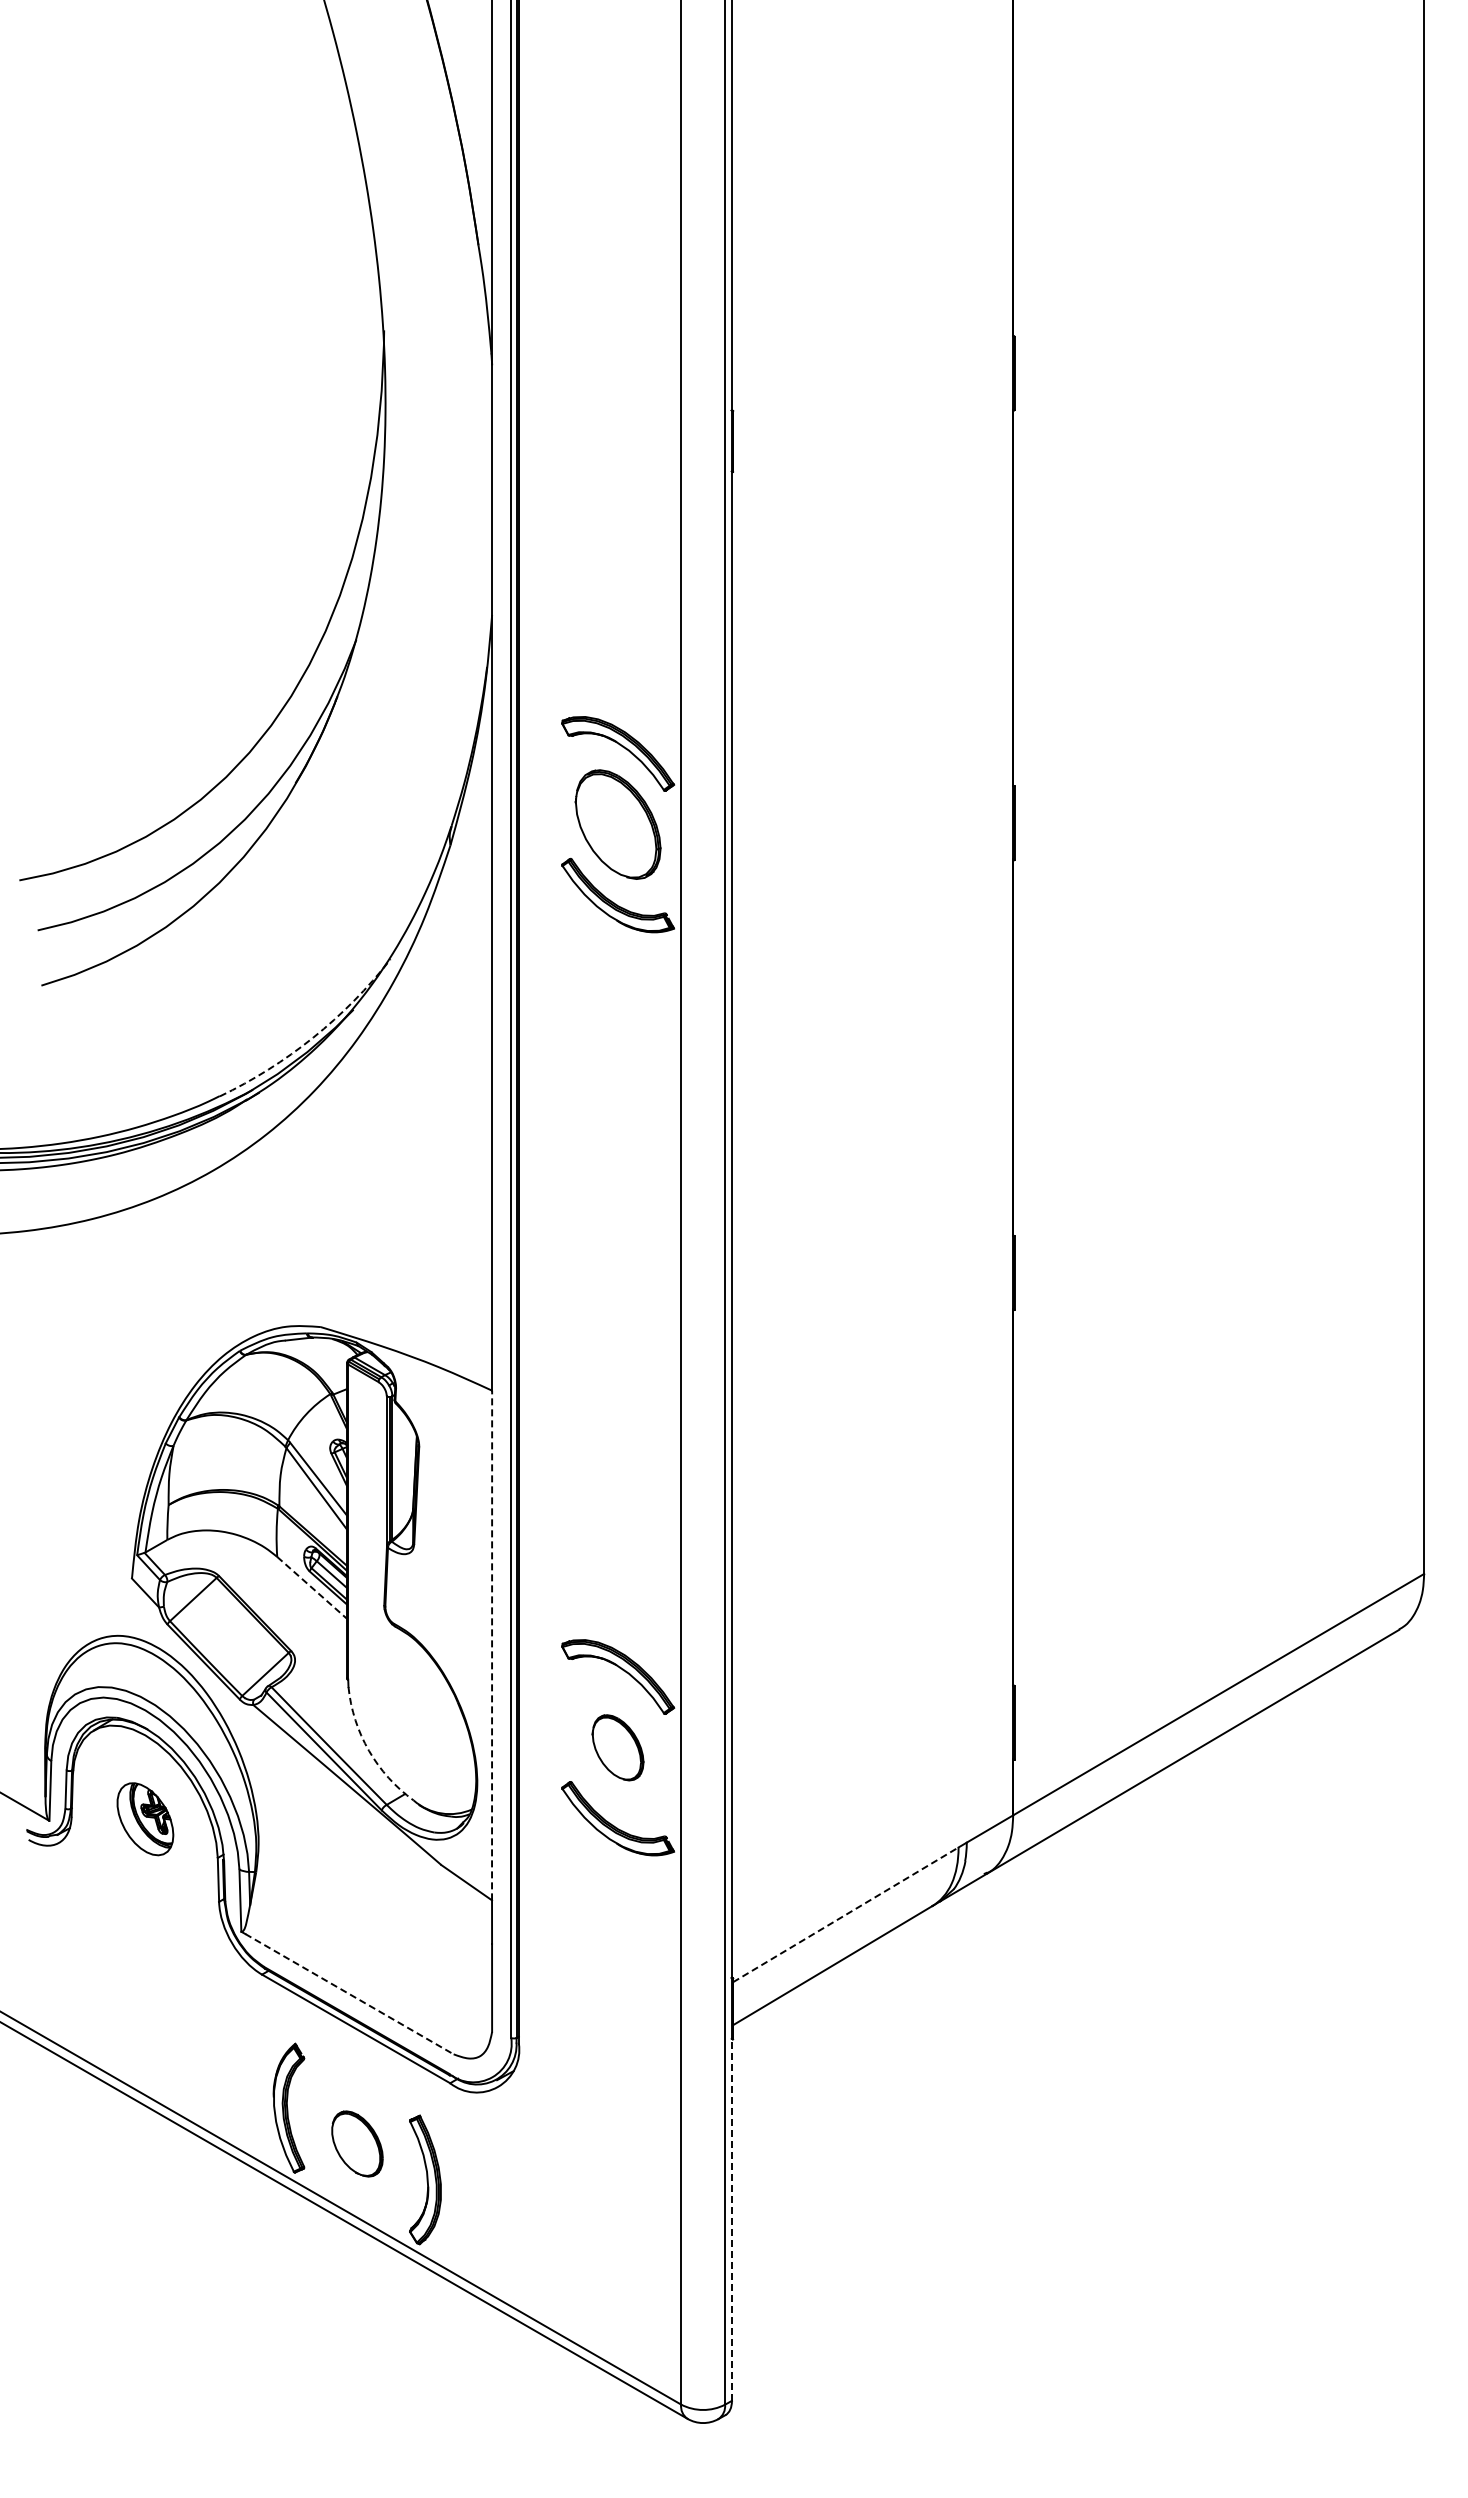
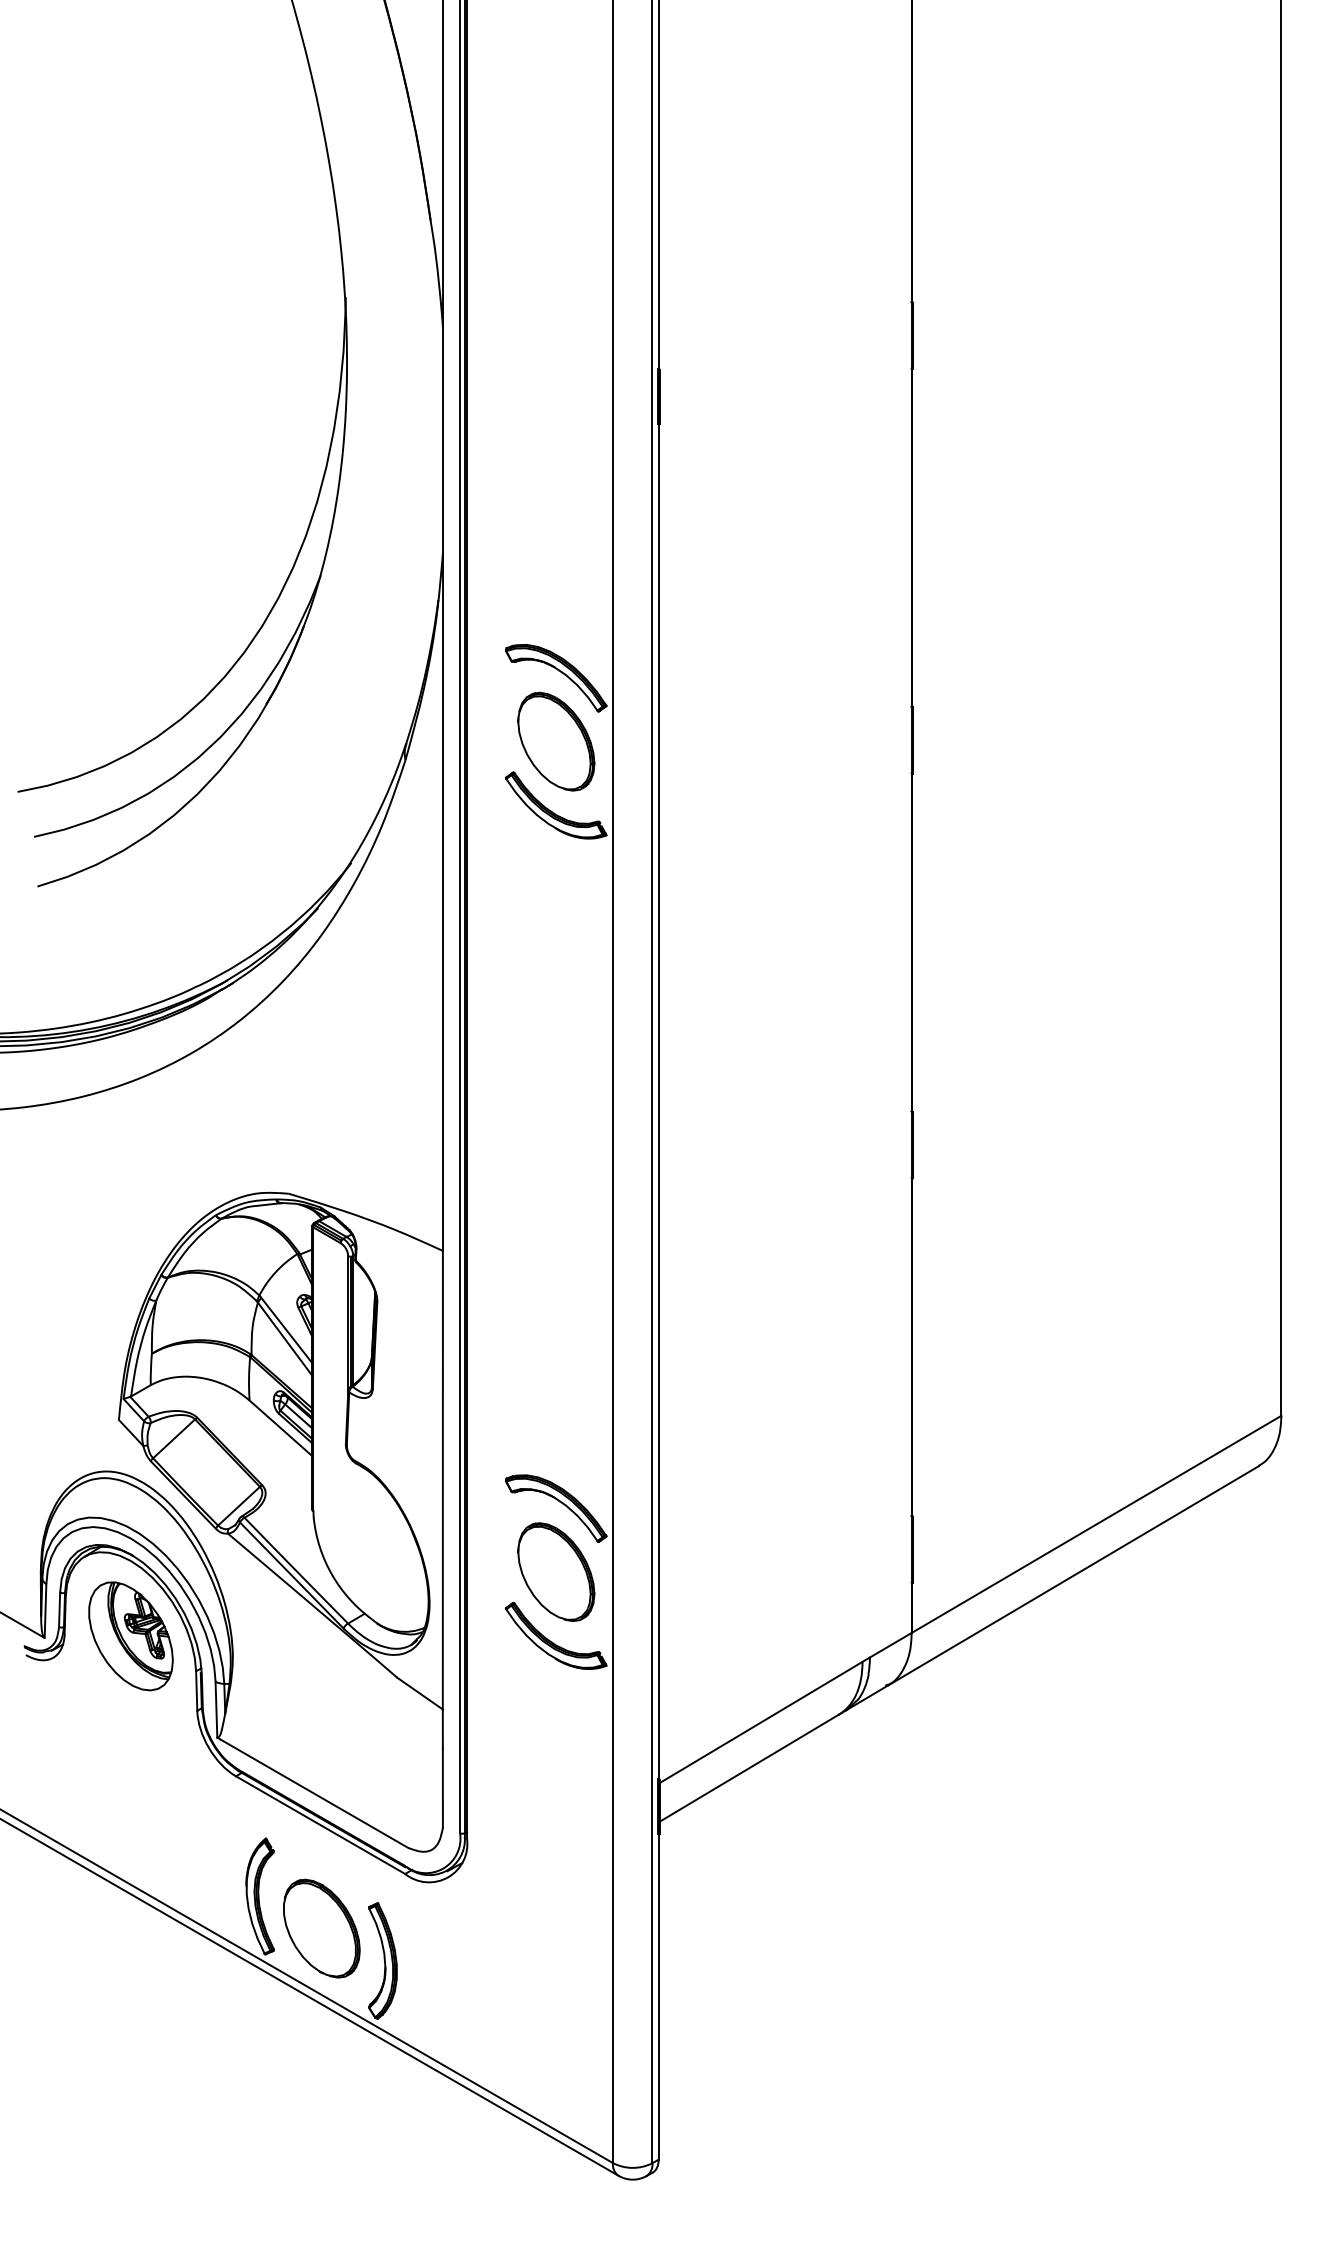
arc: (313, 1037) -> (282, 933), dashed -> solid
line: (312, 1587) -> (281, 1428), dashed -> solid
line: (492, 1645) -> (443, 1480), dashed -> solid
part: (617, 1747) -> (555, 1571), size x1.67
arc: (368, 1750) -> (331, 1574), dashed -> solid
part: (145, 1819) -> (131, 1636), size x1.67
line: (846, 1914) -> (761, 1722), dashed -> solid
line: (349, 1994) -> (314, 1794), dashed -> solid
part: (357, 2143) -> (321, 1928), size x1.67
line: (731, 2219) -> (658, 1996), dashed -> solid

